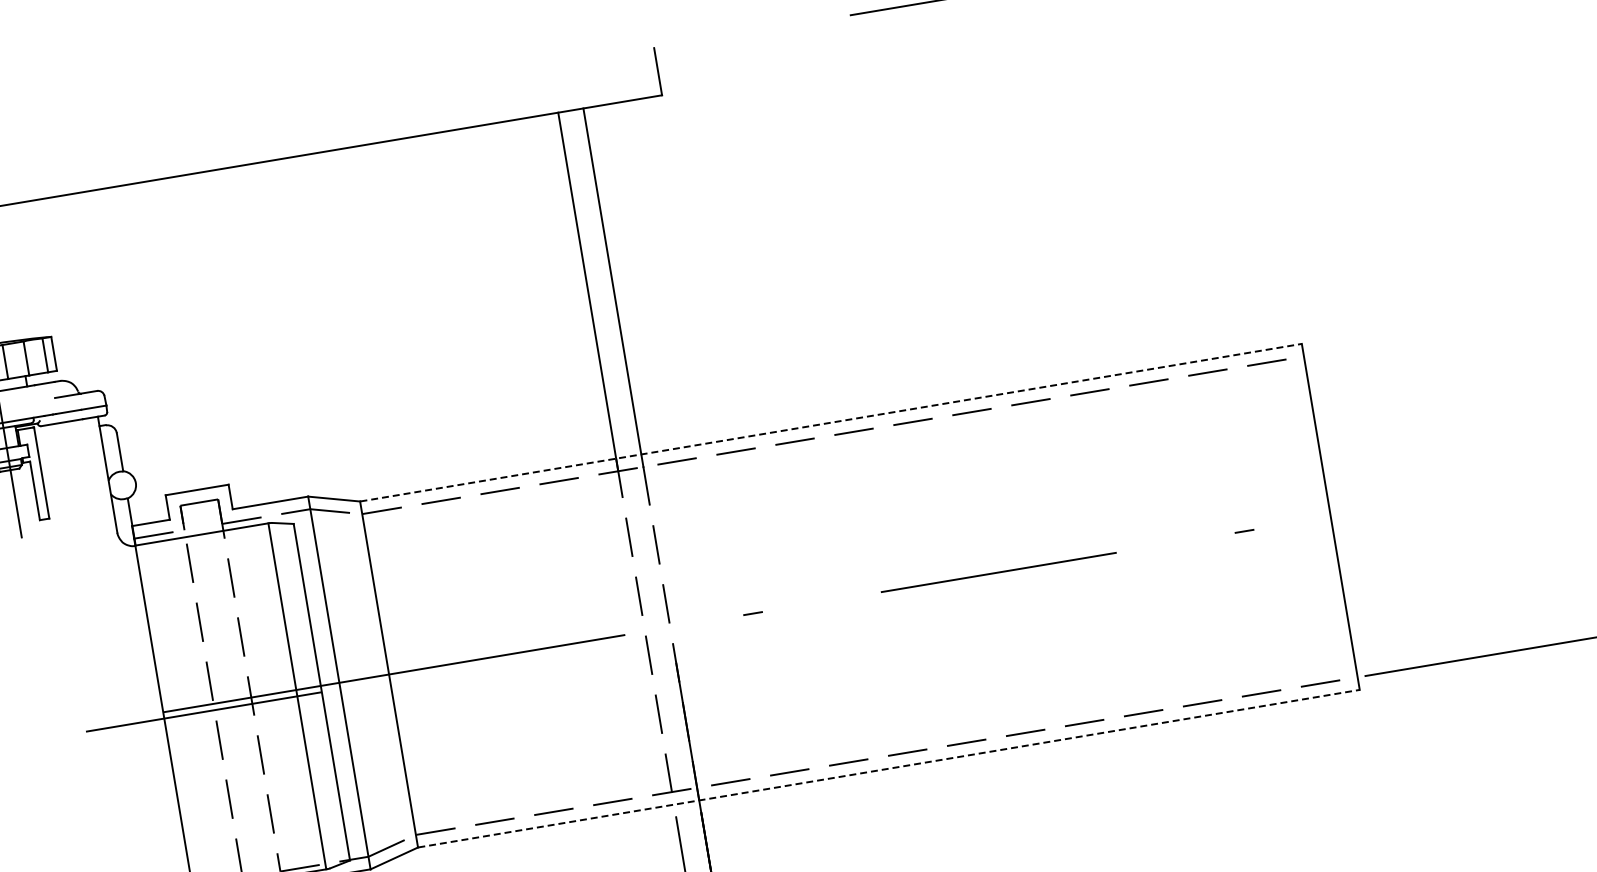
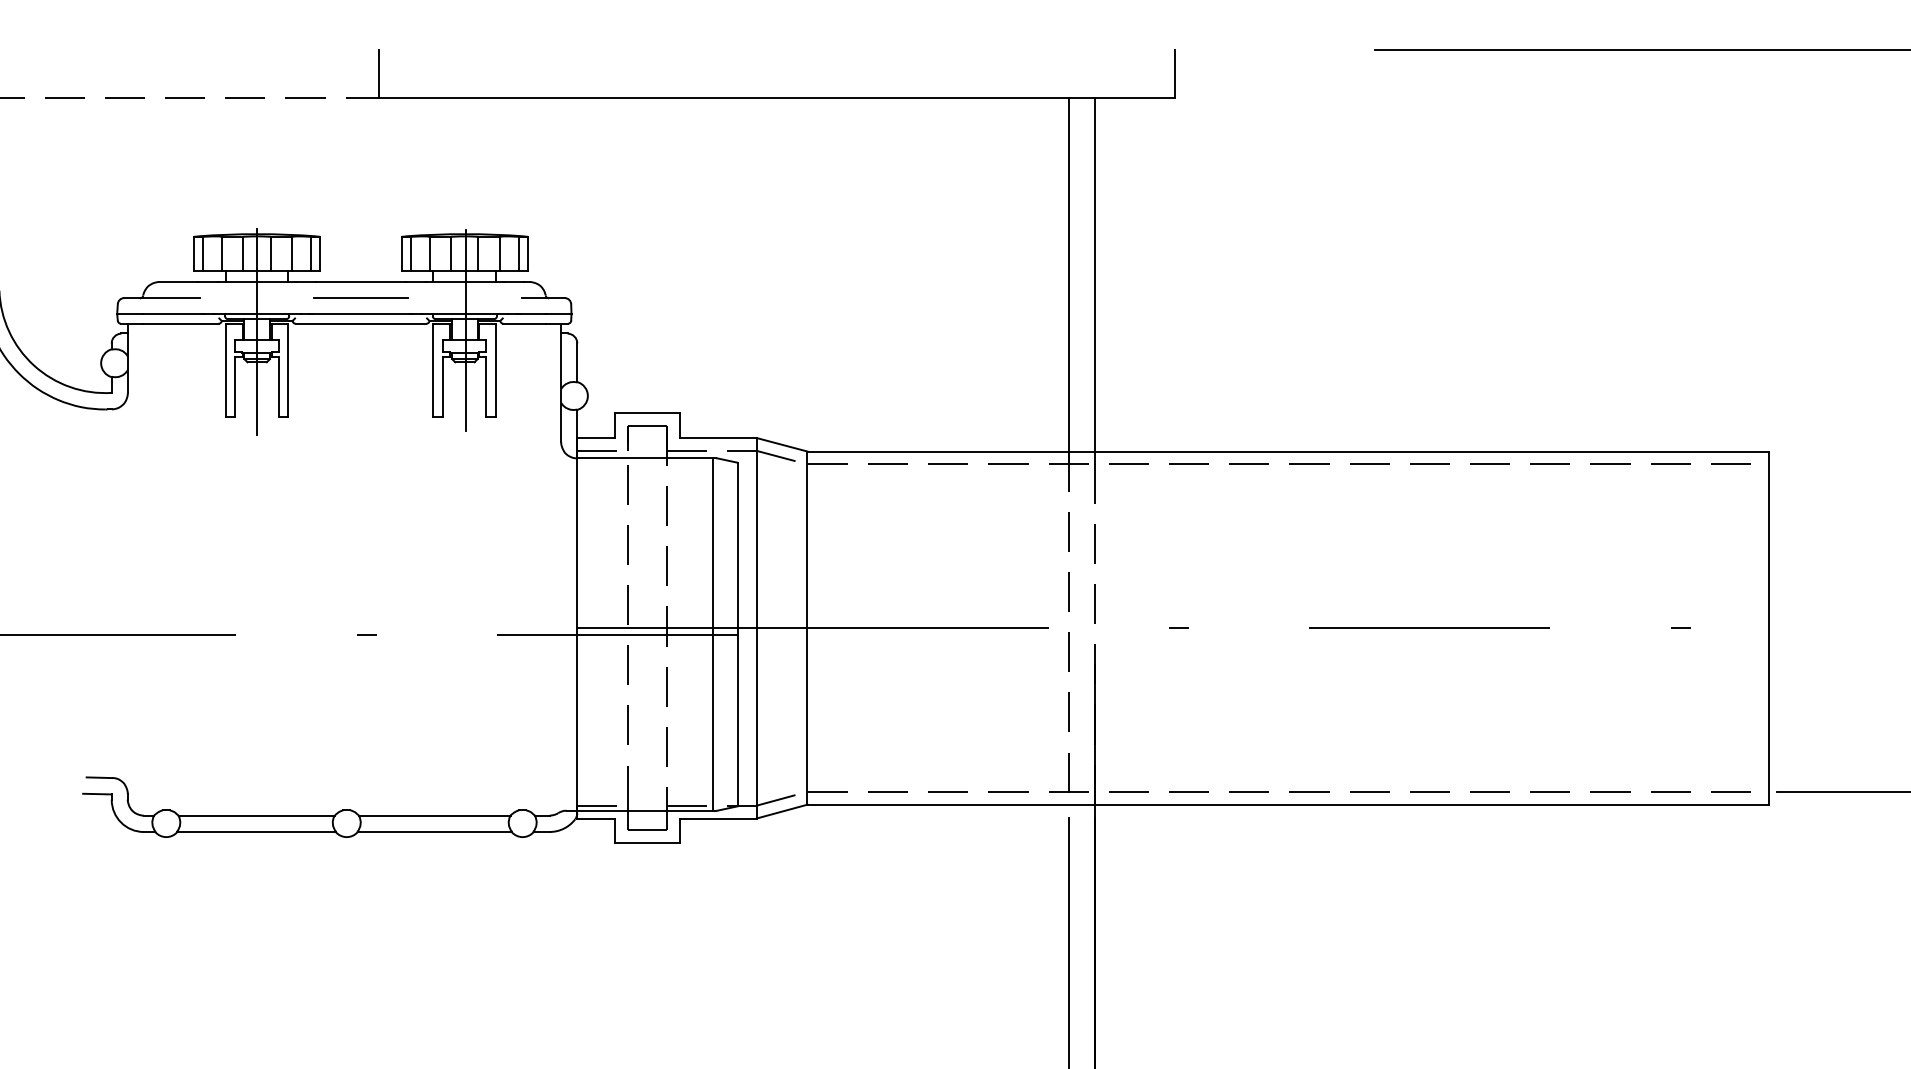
line: (831, 422) -> (1288, 451), dashed -> solid
line: (889, 768) -> (1288, 804), dashed -> solid

